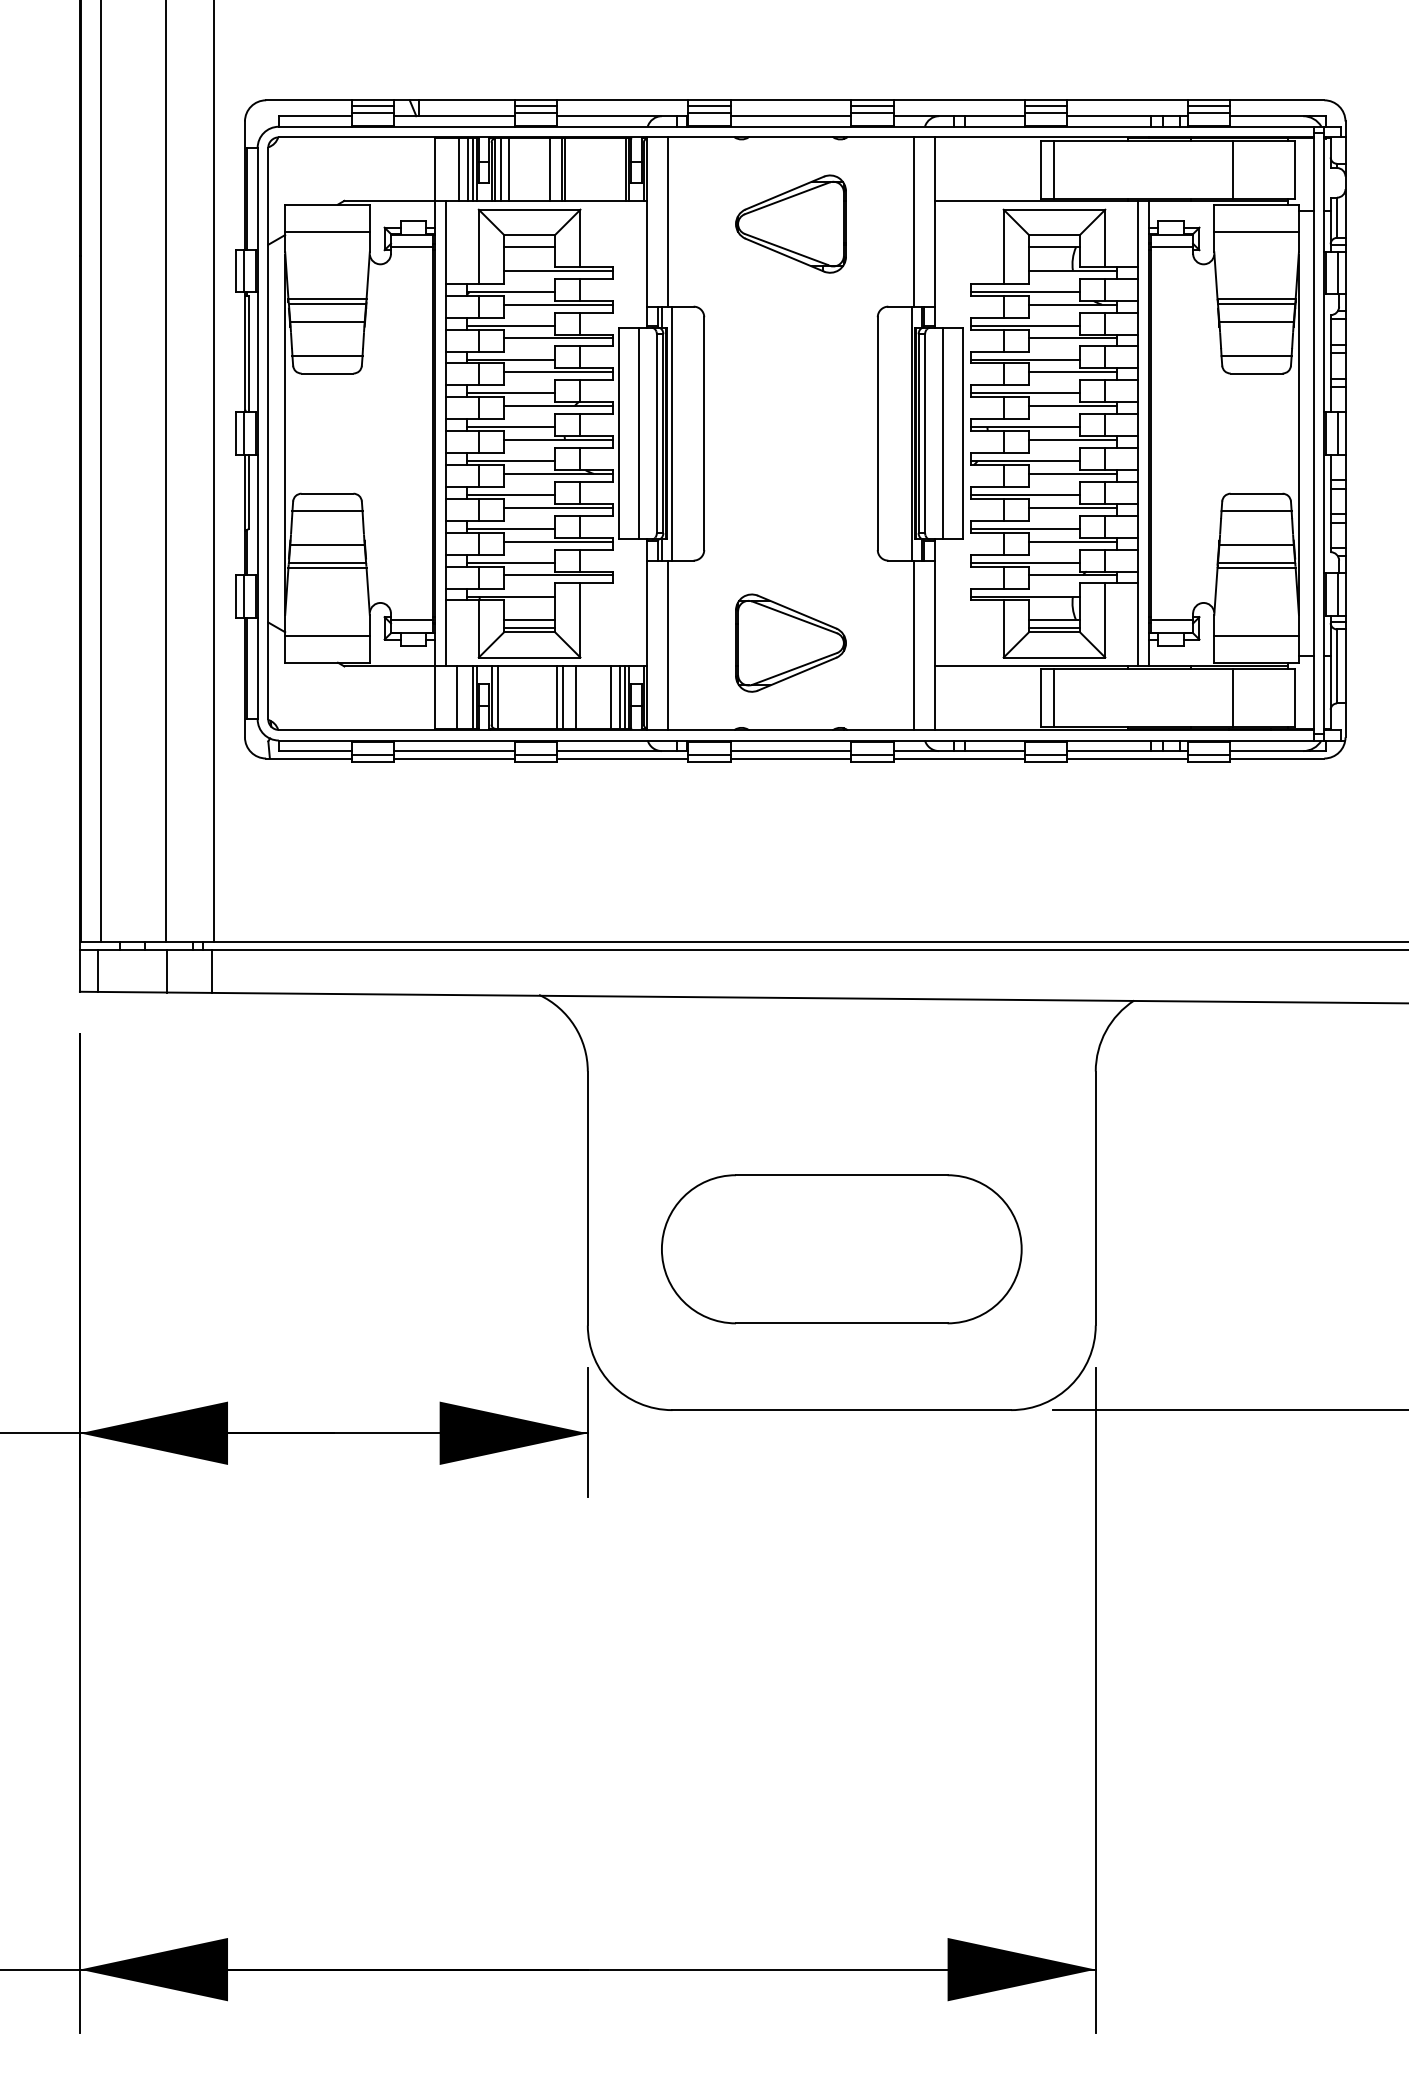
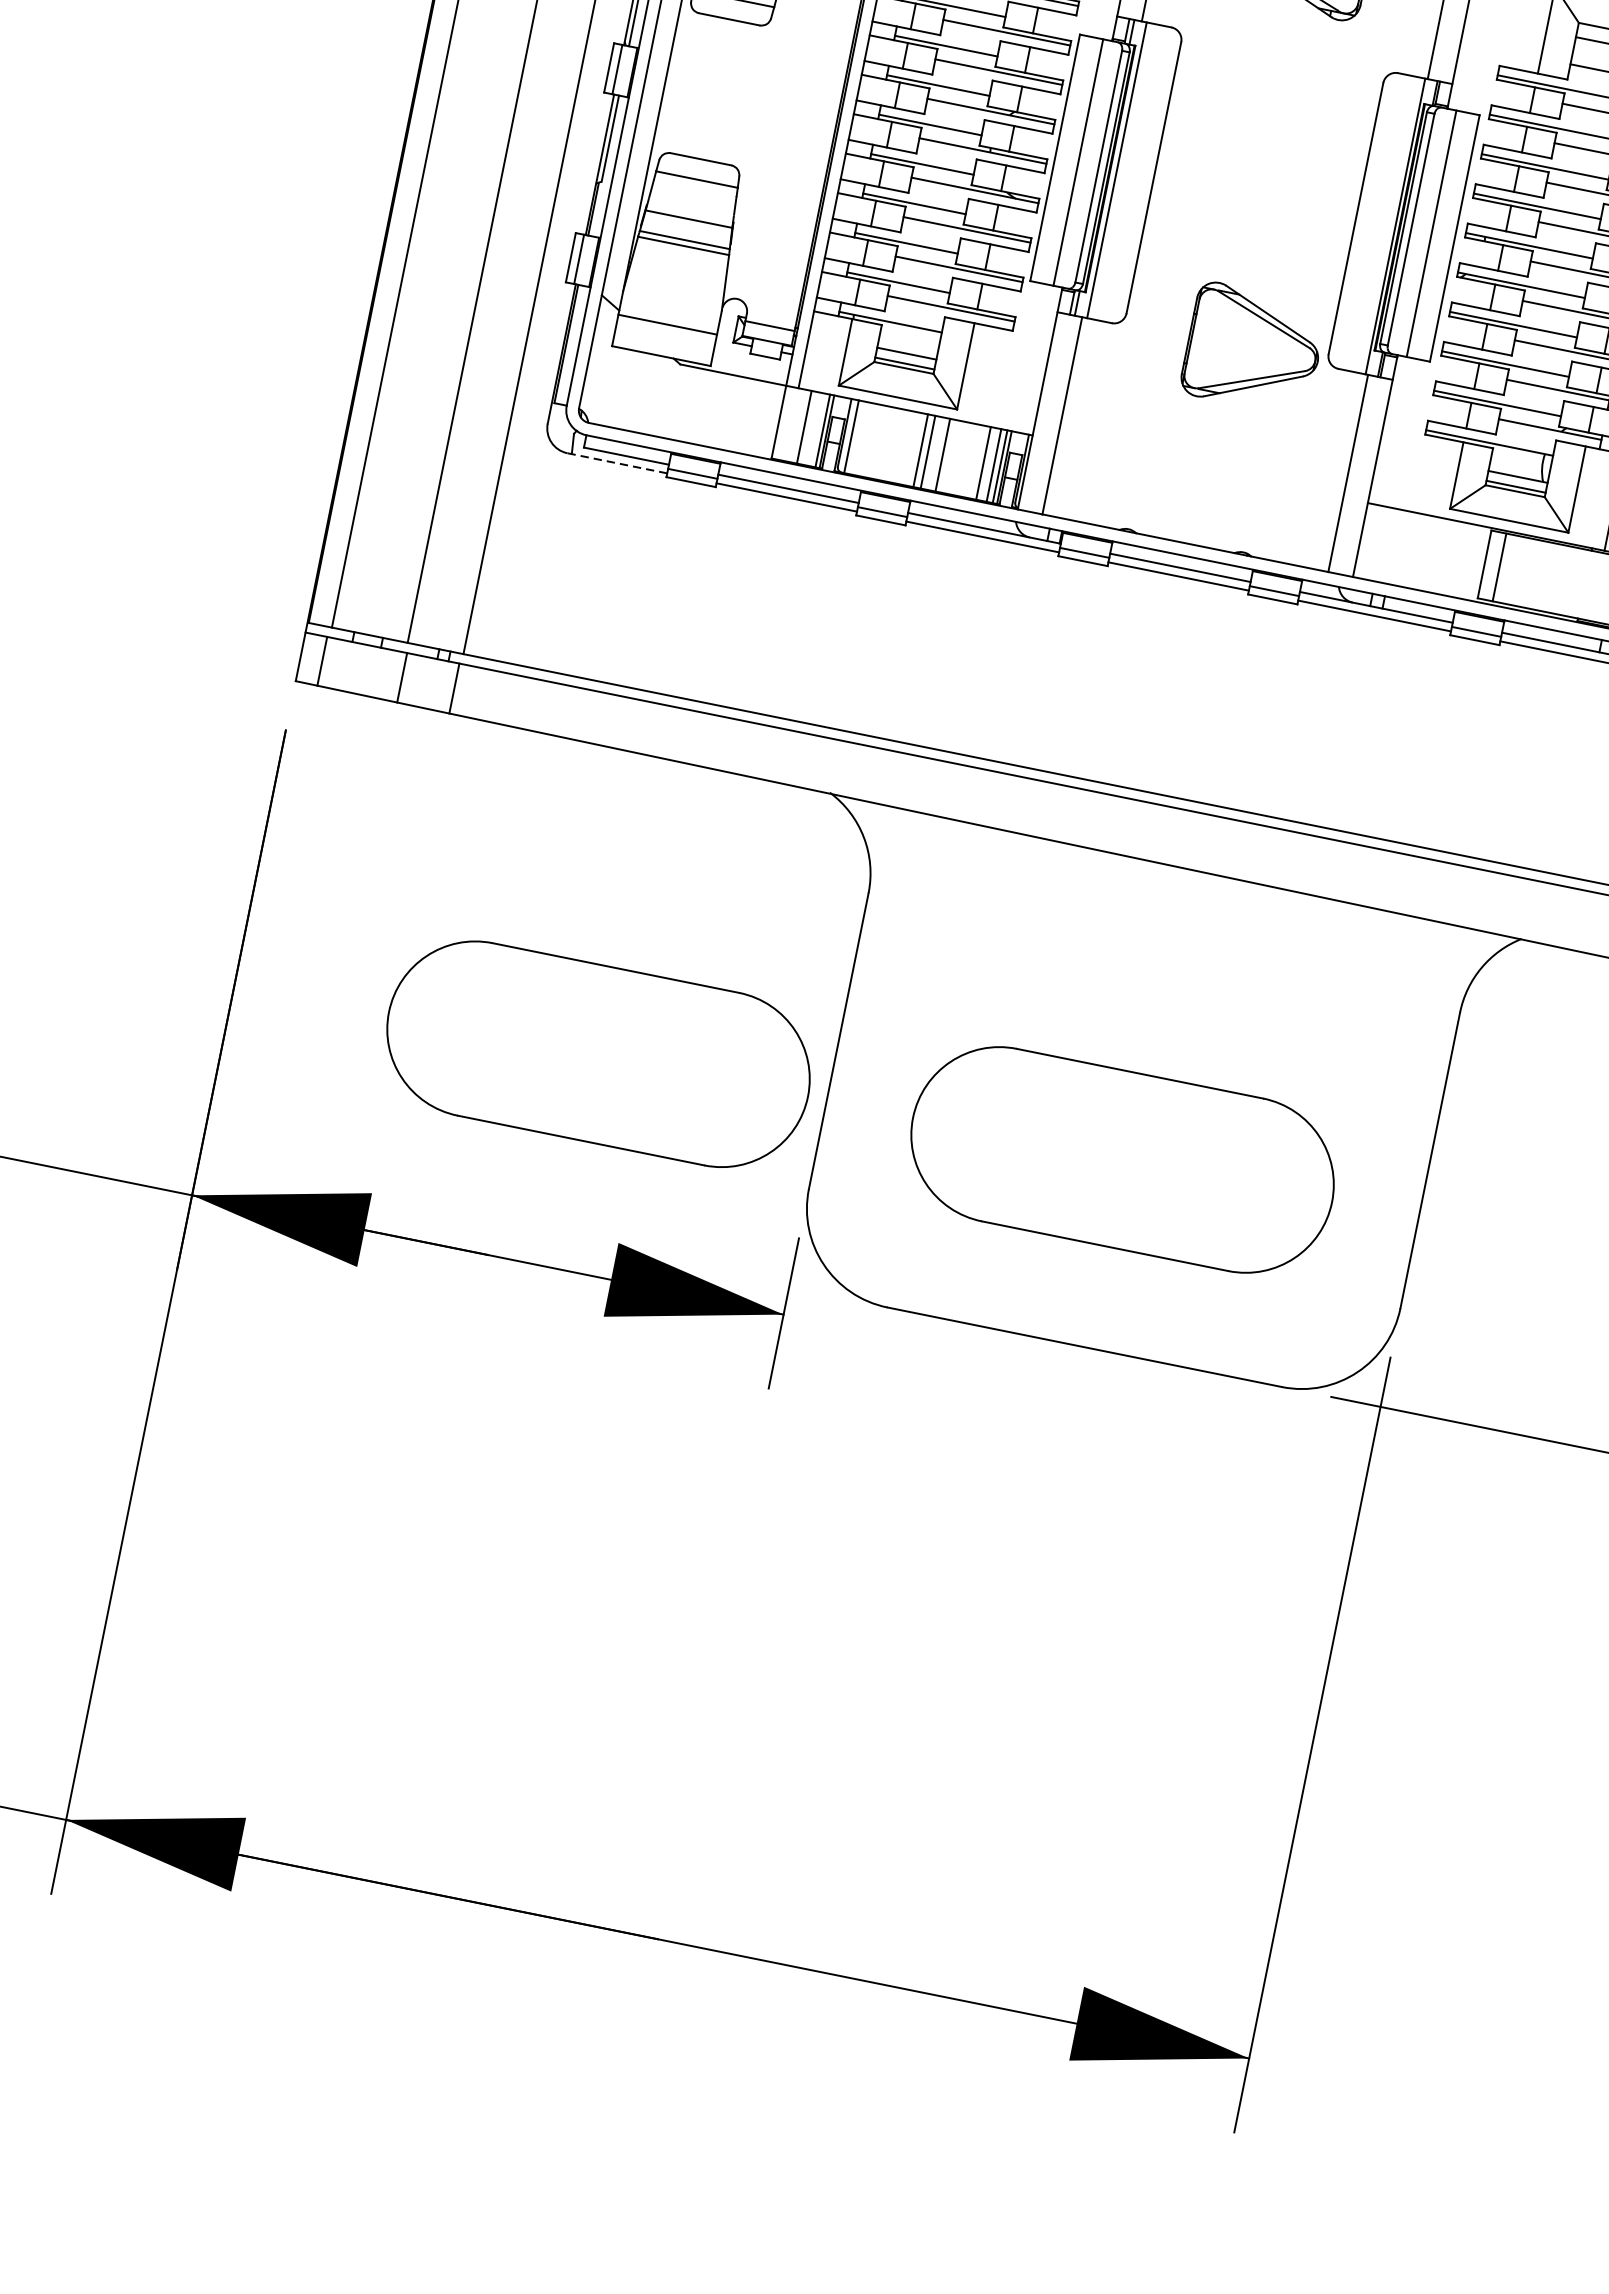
part: (790, 642) -> (1253, 347), moved
line: (309, 758) -> (617, 463), solid -> dashed
part: (391, 1249) -> (598, 1054), added

